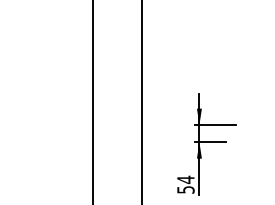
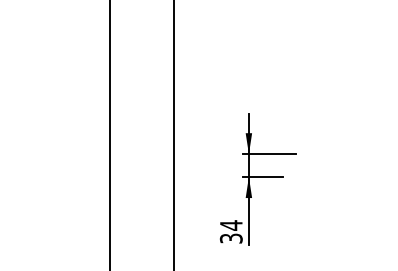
text: (185, 189) -> (230, 238), 54 -> 34

